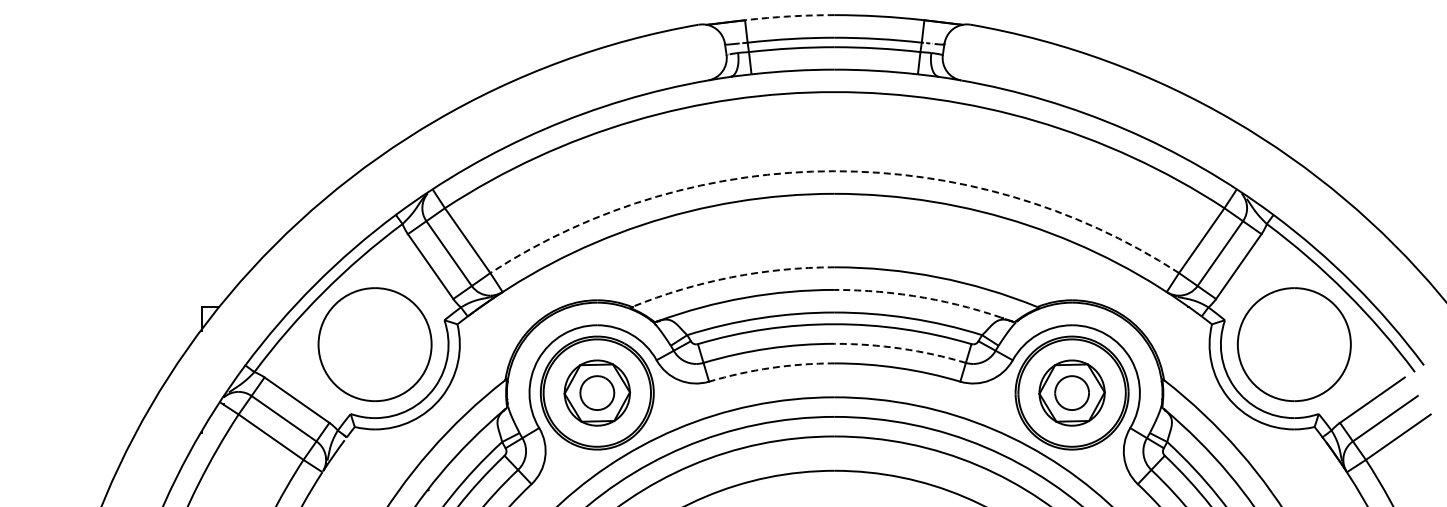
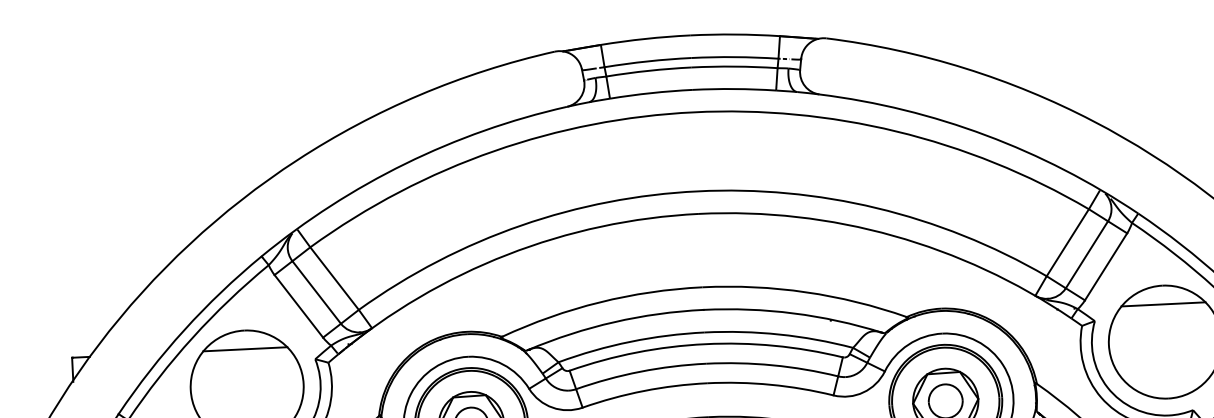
arc: (789, 16) -> (645, 39), dashed -> solid
arc: (834, 171) -> (697, 191), dashed -> solid
arc: (731, 277) -> (599, 302), dashed -> solid
arc: (924, 297) -> (793, 313), dashed -> solid
line: (375, 306) -> (245, 348), added
line: (1294, 306) -> (1163, 303), added
arc: (901, 348) -> (773, 365), dashed -> solid
arc: (771, 368) -> (644, 391), dashed -> solid

